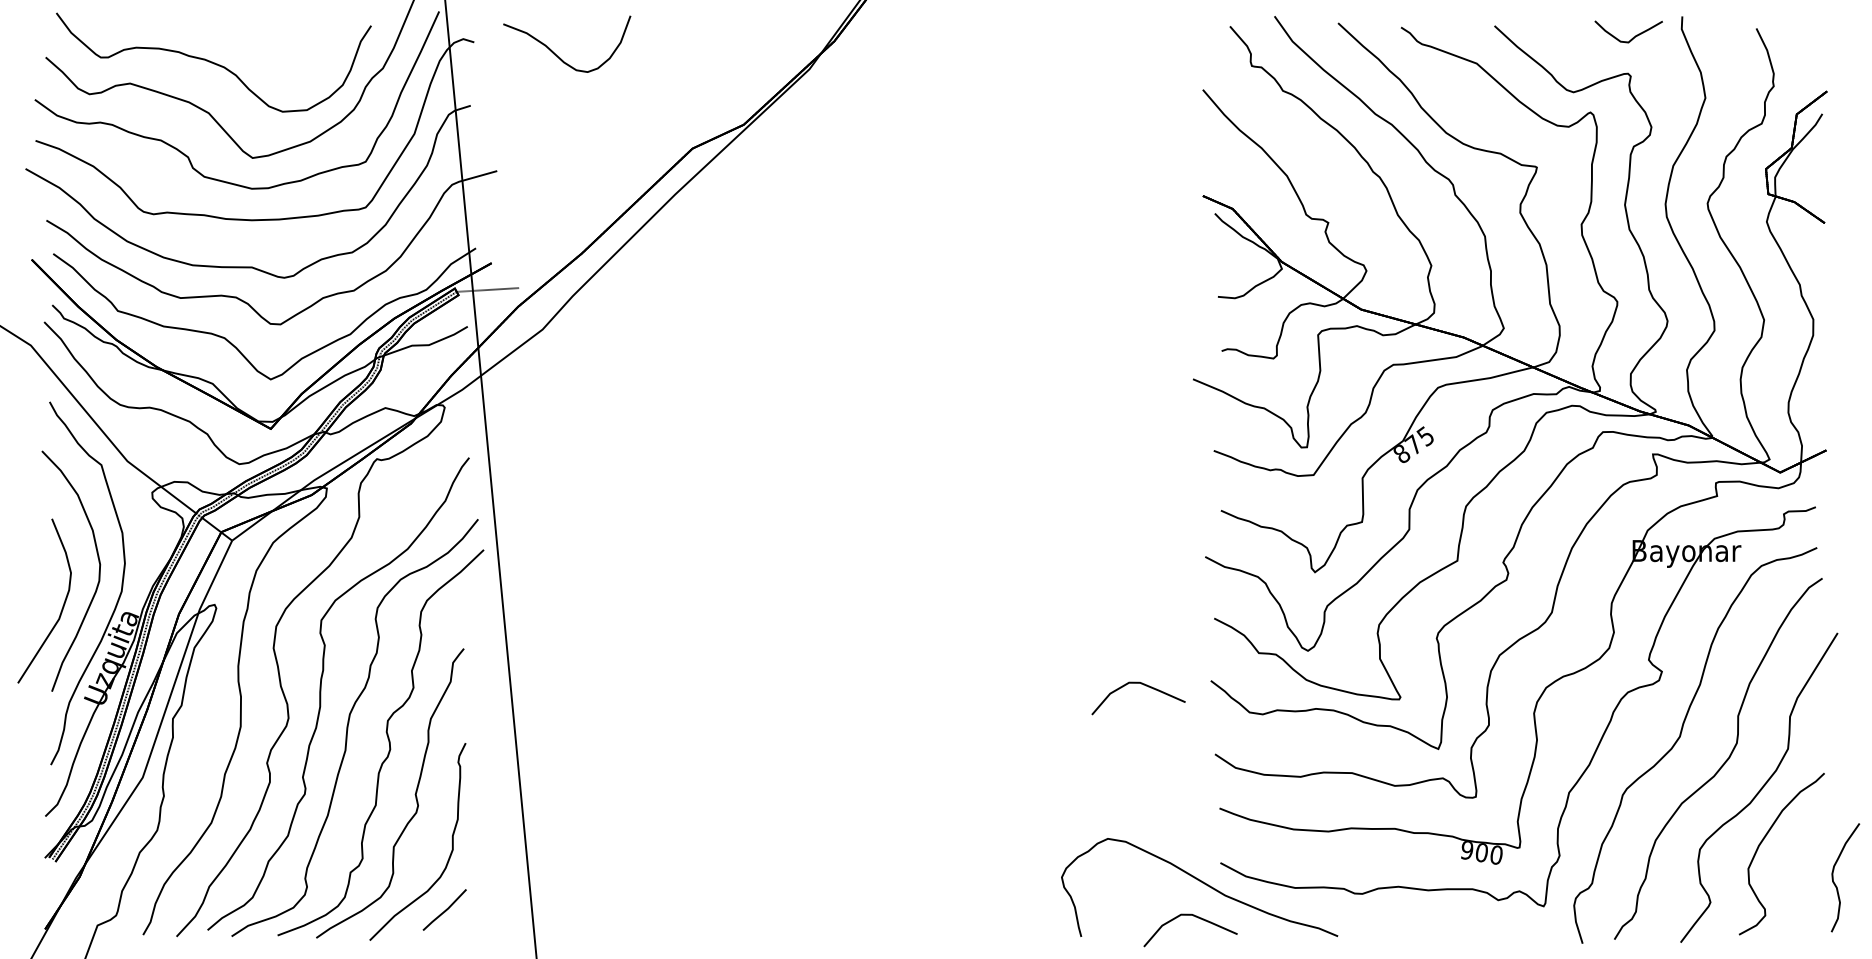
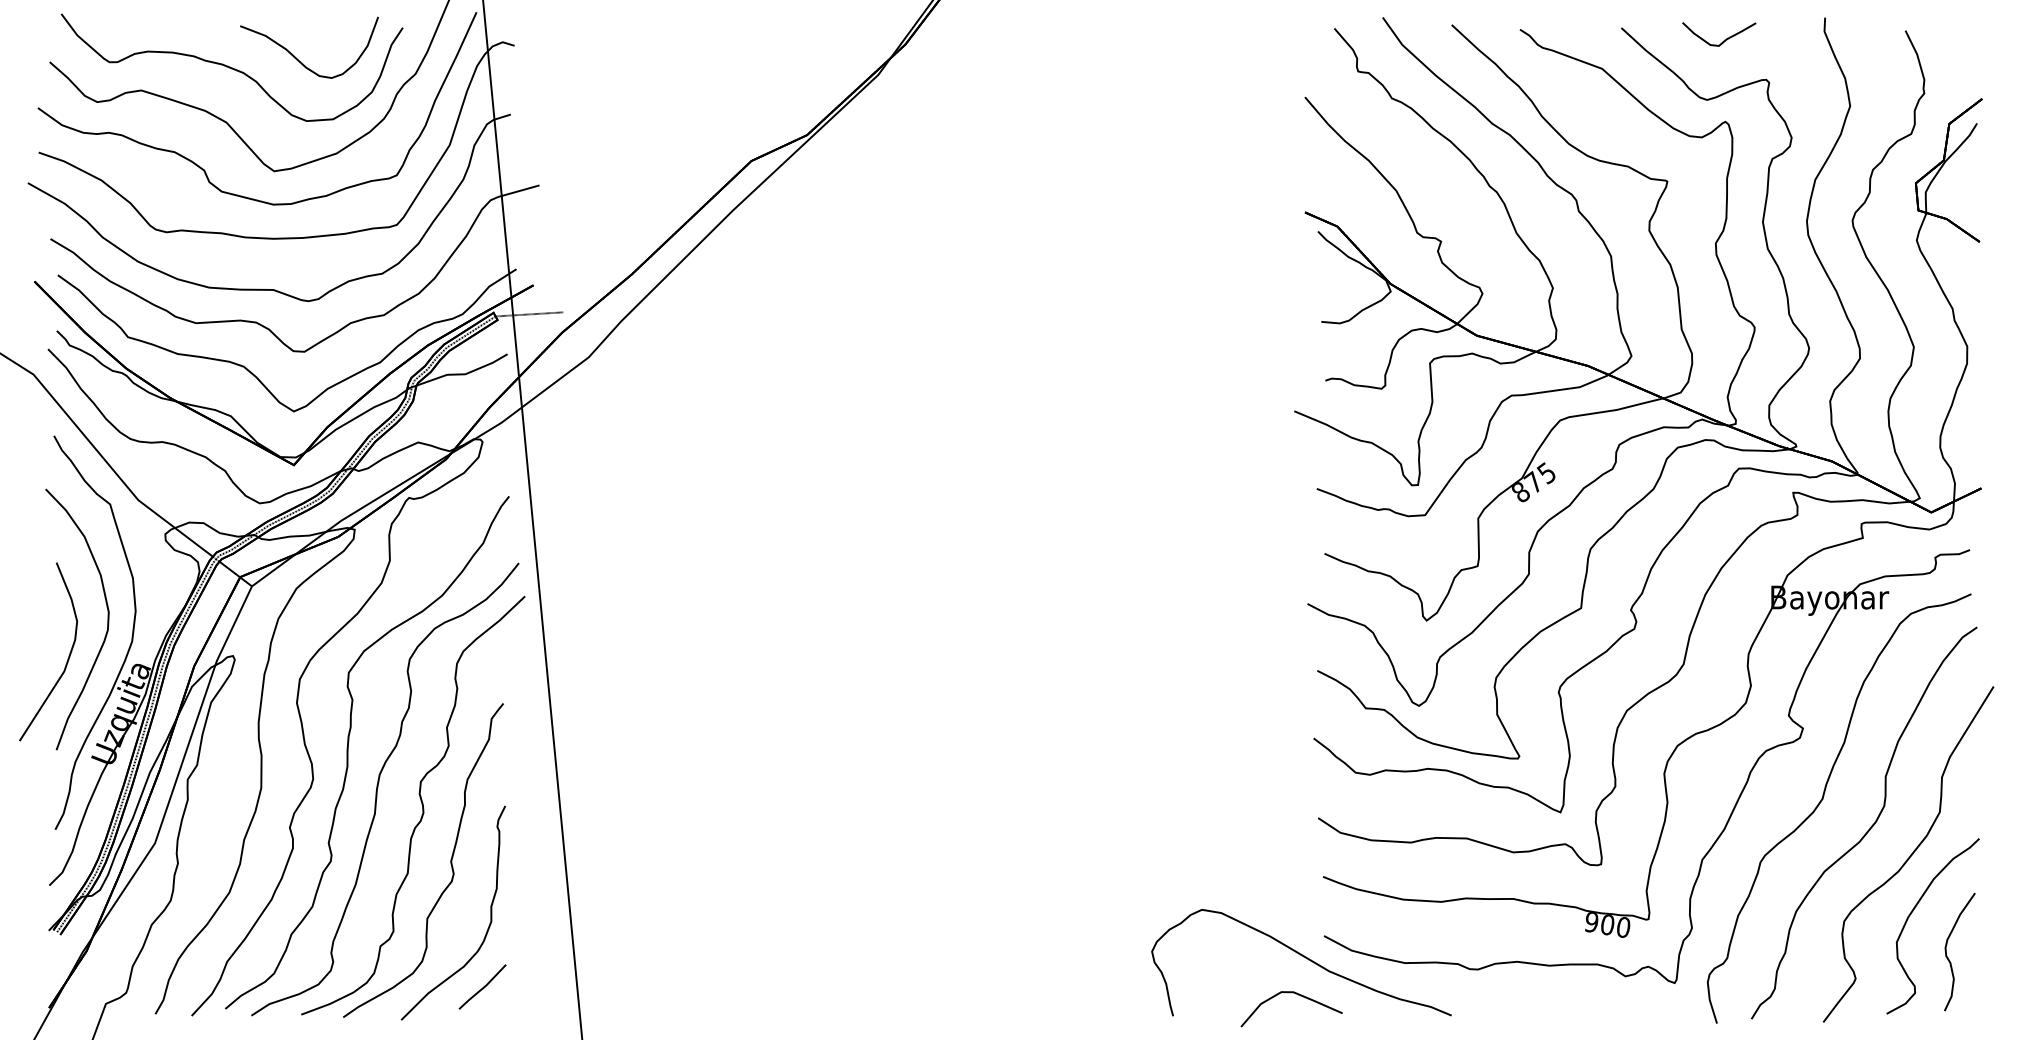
curve: (1632, 37) -> (1723, 40), moved
part: (556, 54) -> (297, 58), moved
curve: (1143, 685) -> (1240, 743), removed
curve: (1835, 883) -> (1948, 958), moved

